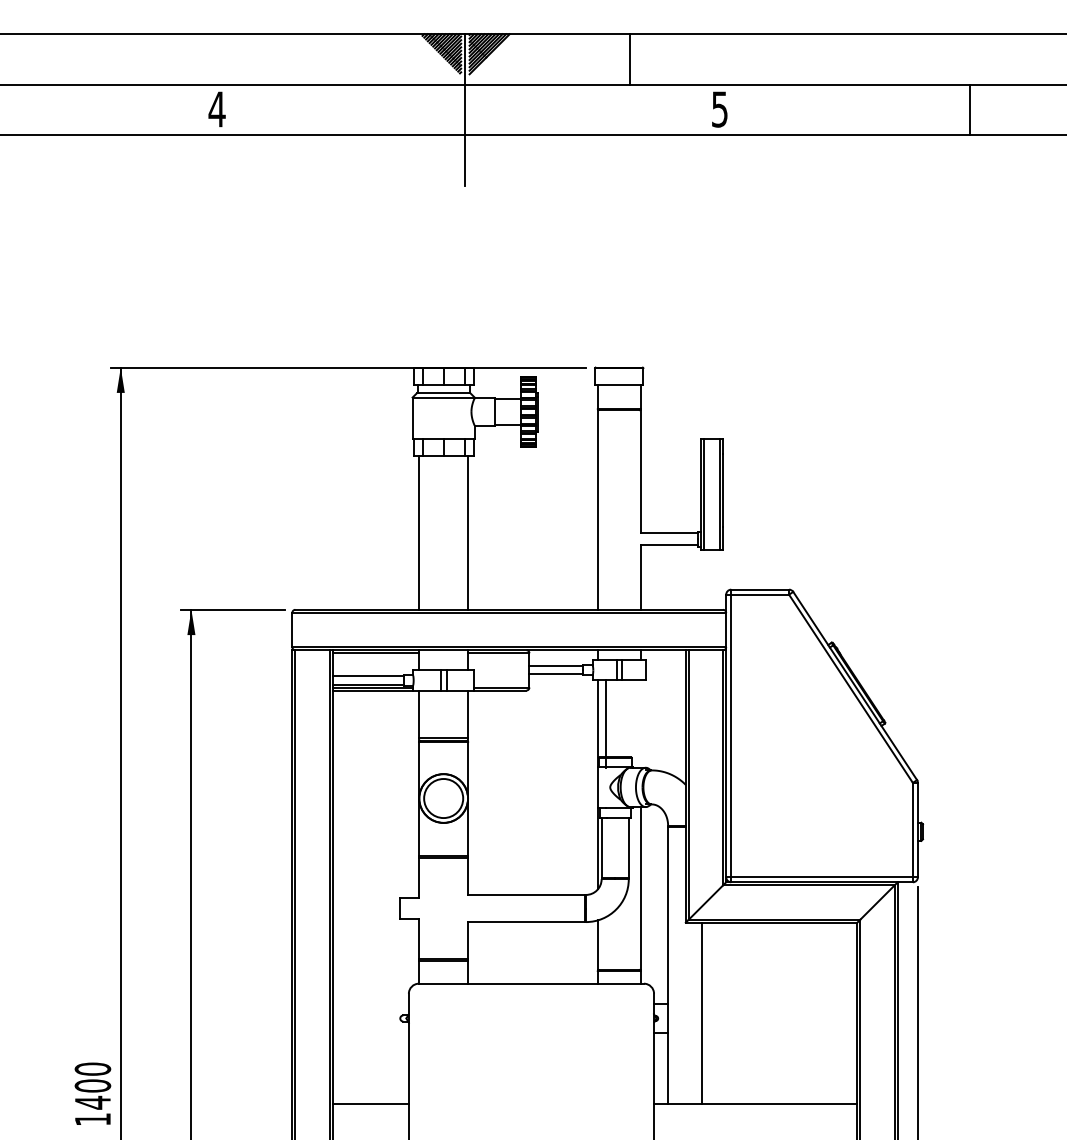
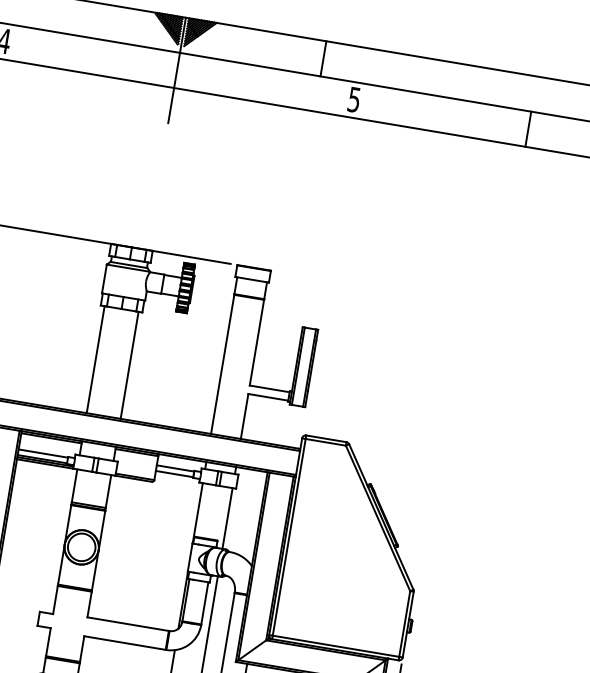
line: (630, 59) -> (323, 58), moved
line: (605, 723) -> (227, 518), moved

